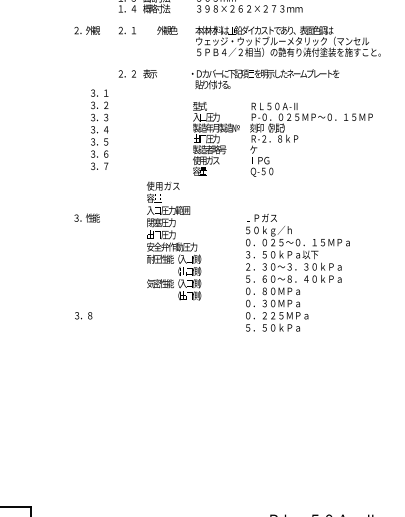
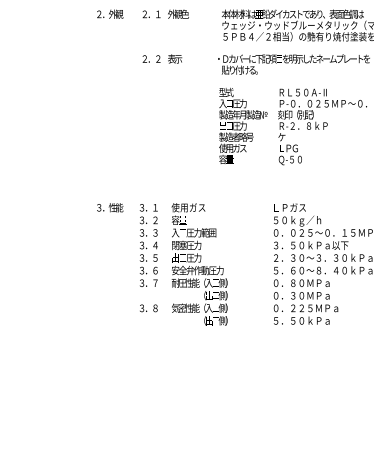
text: (167, 30) -> (178, 14), moved
text: (99, 129) -> (148, 245), moved
text: (173, 240) -> (199, 263), moved
text: (83, 315) -> (148, 308), moved

